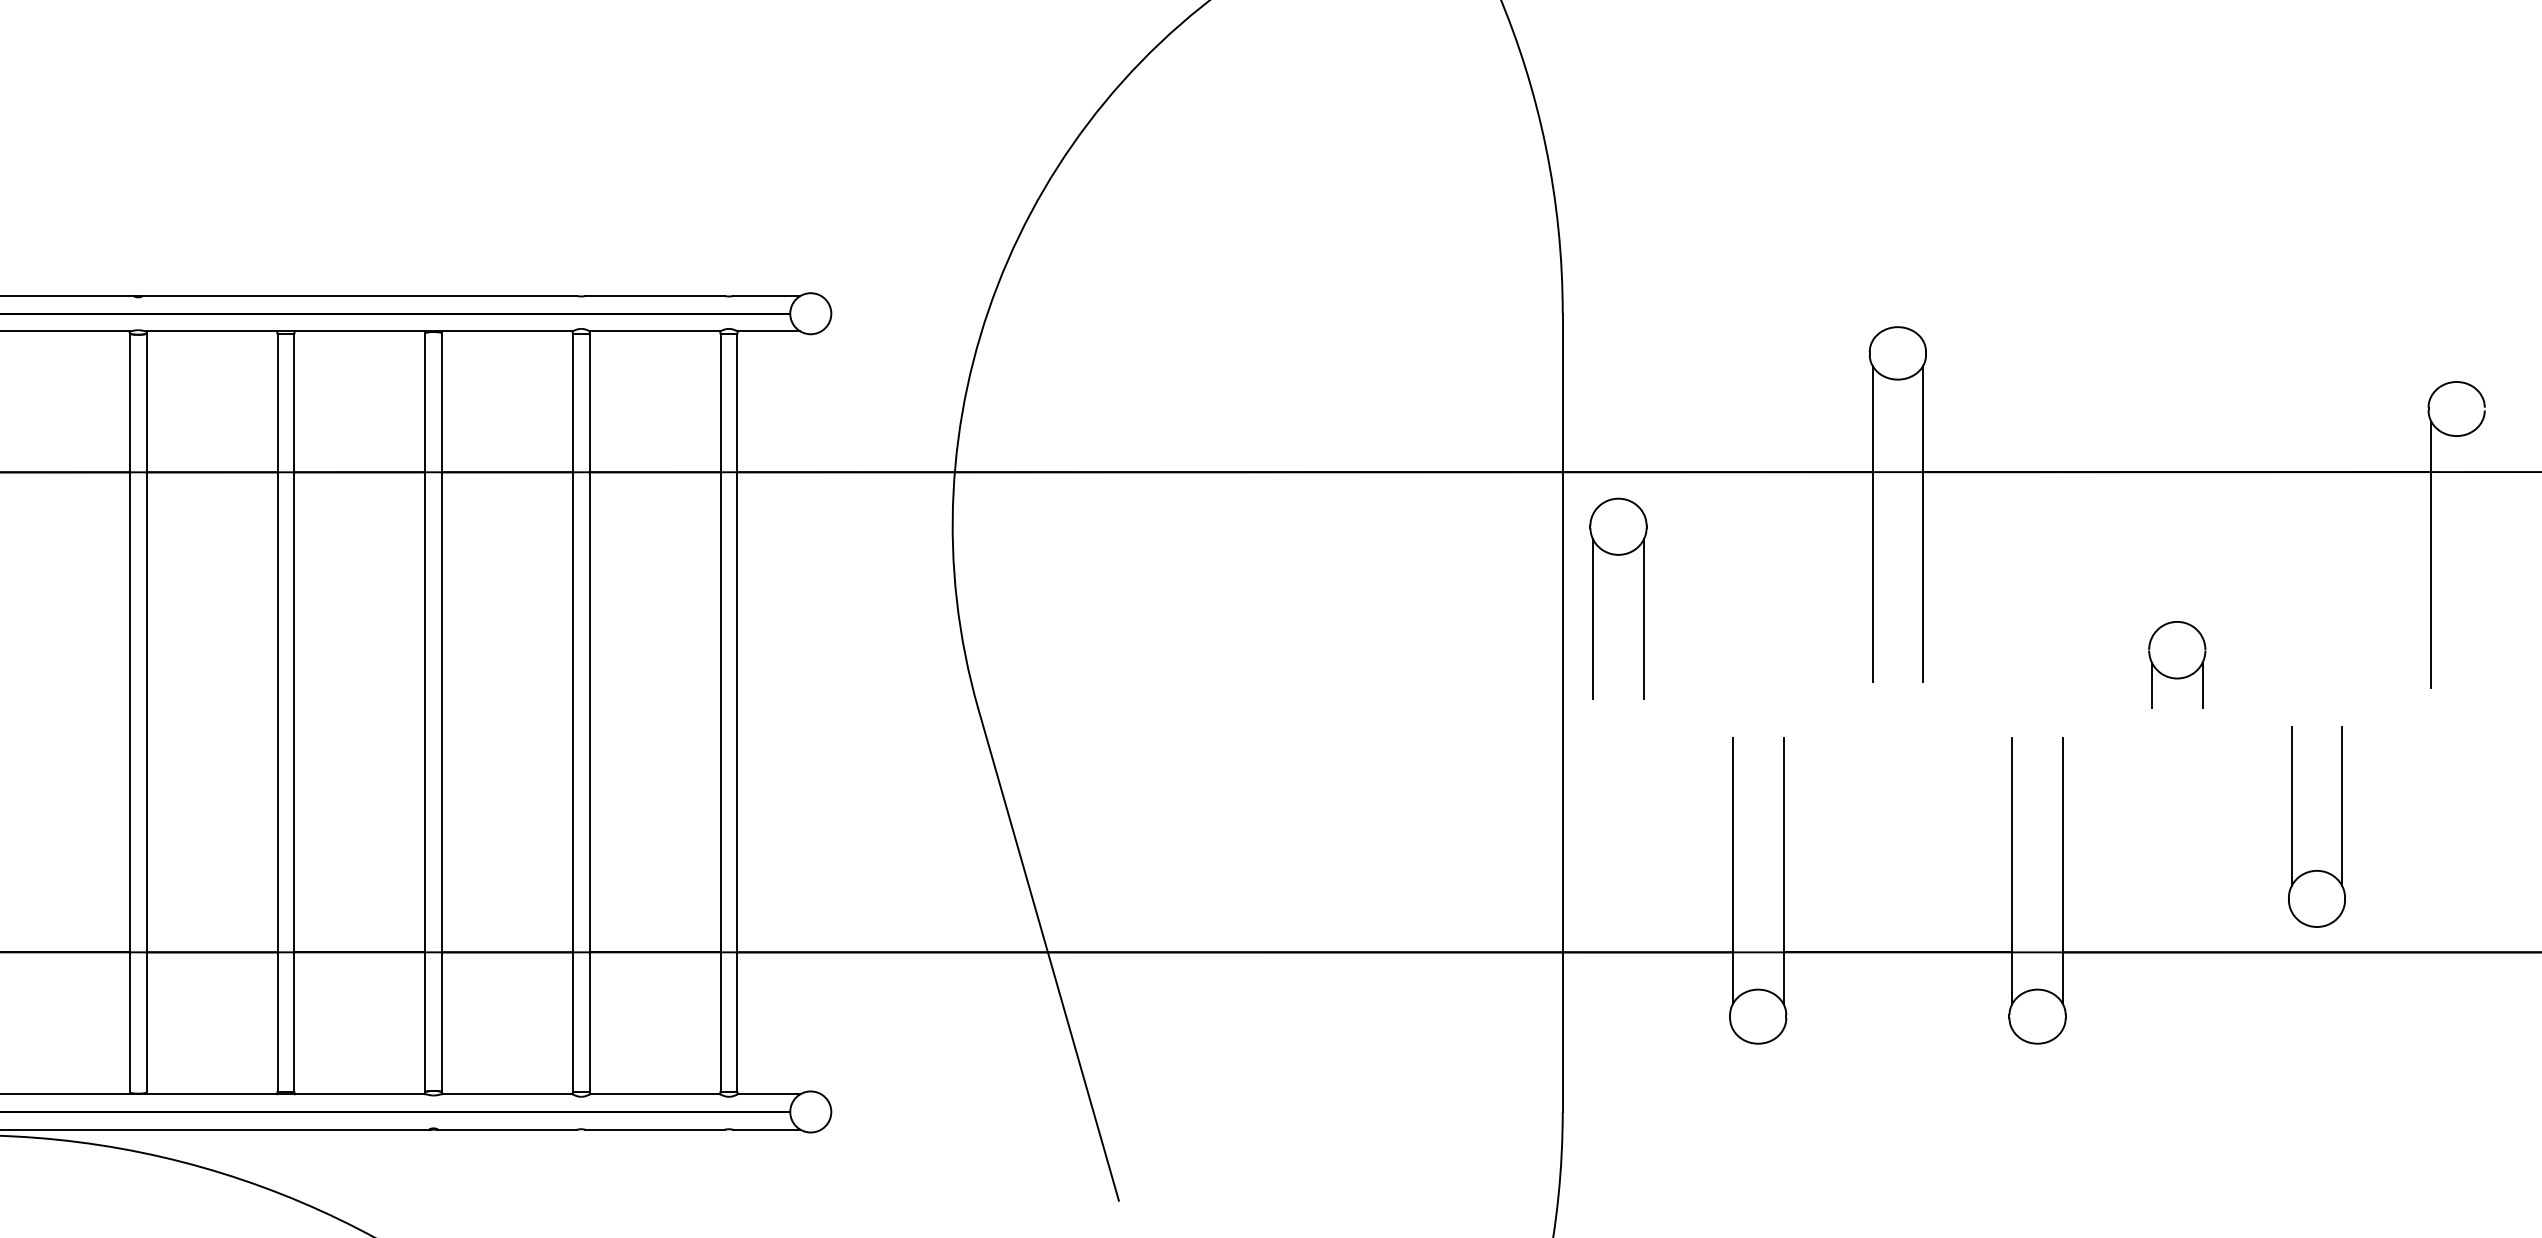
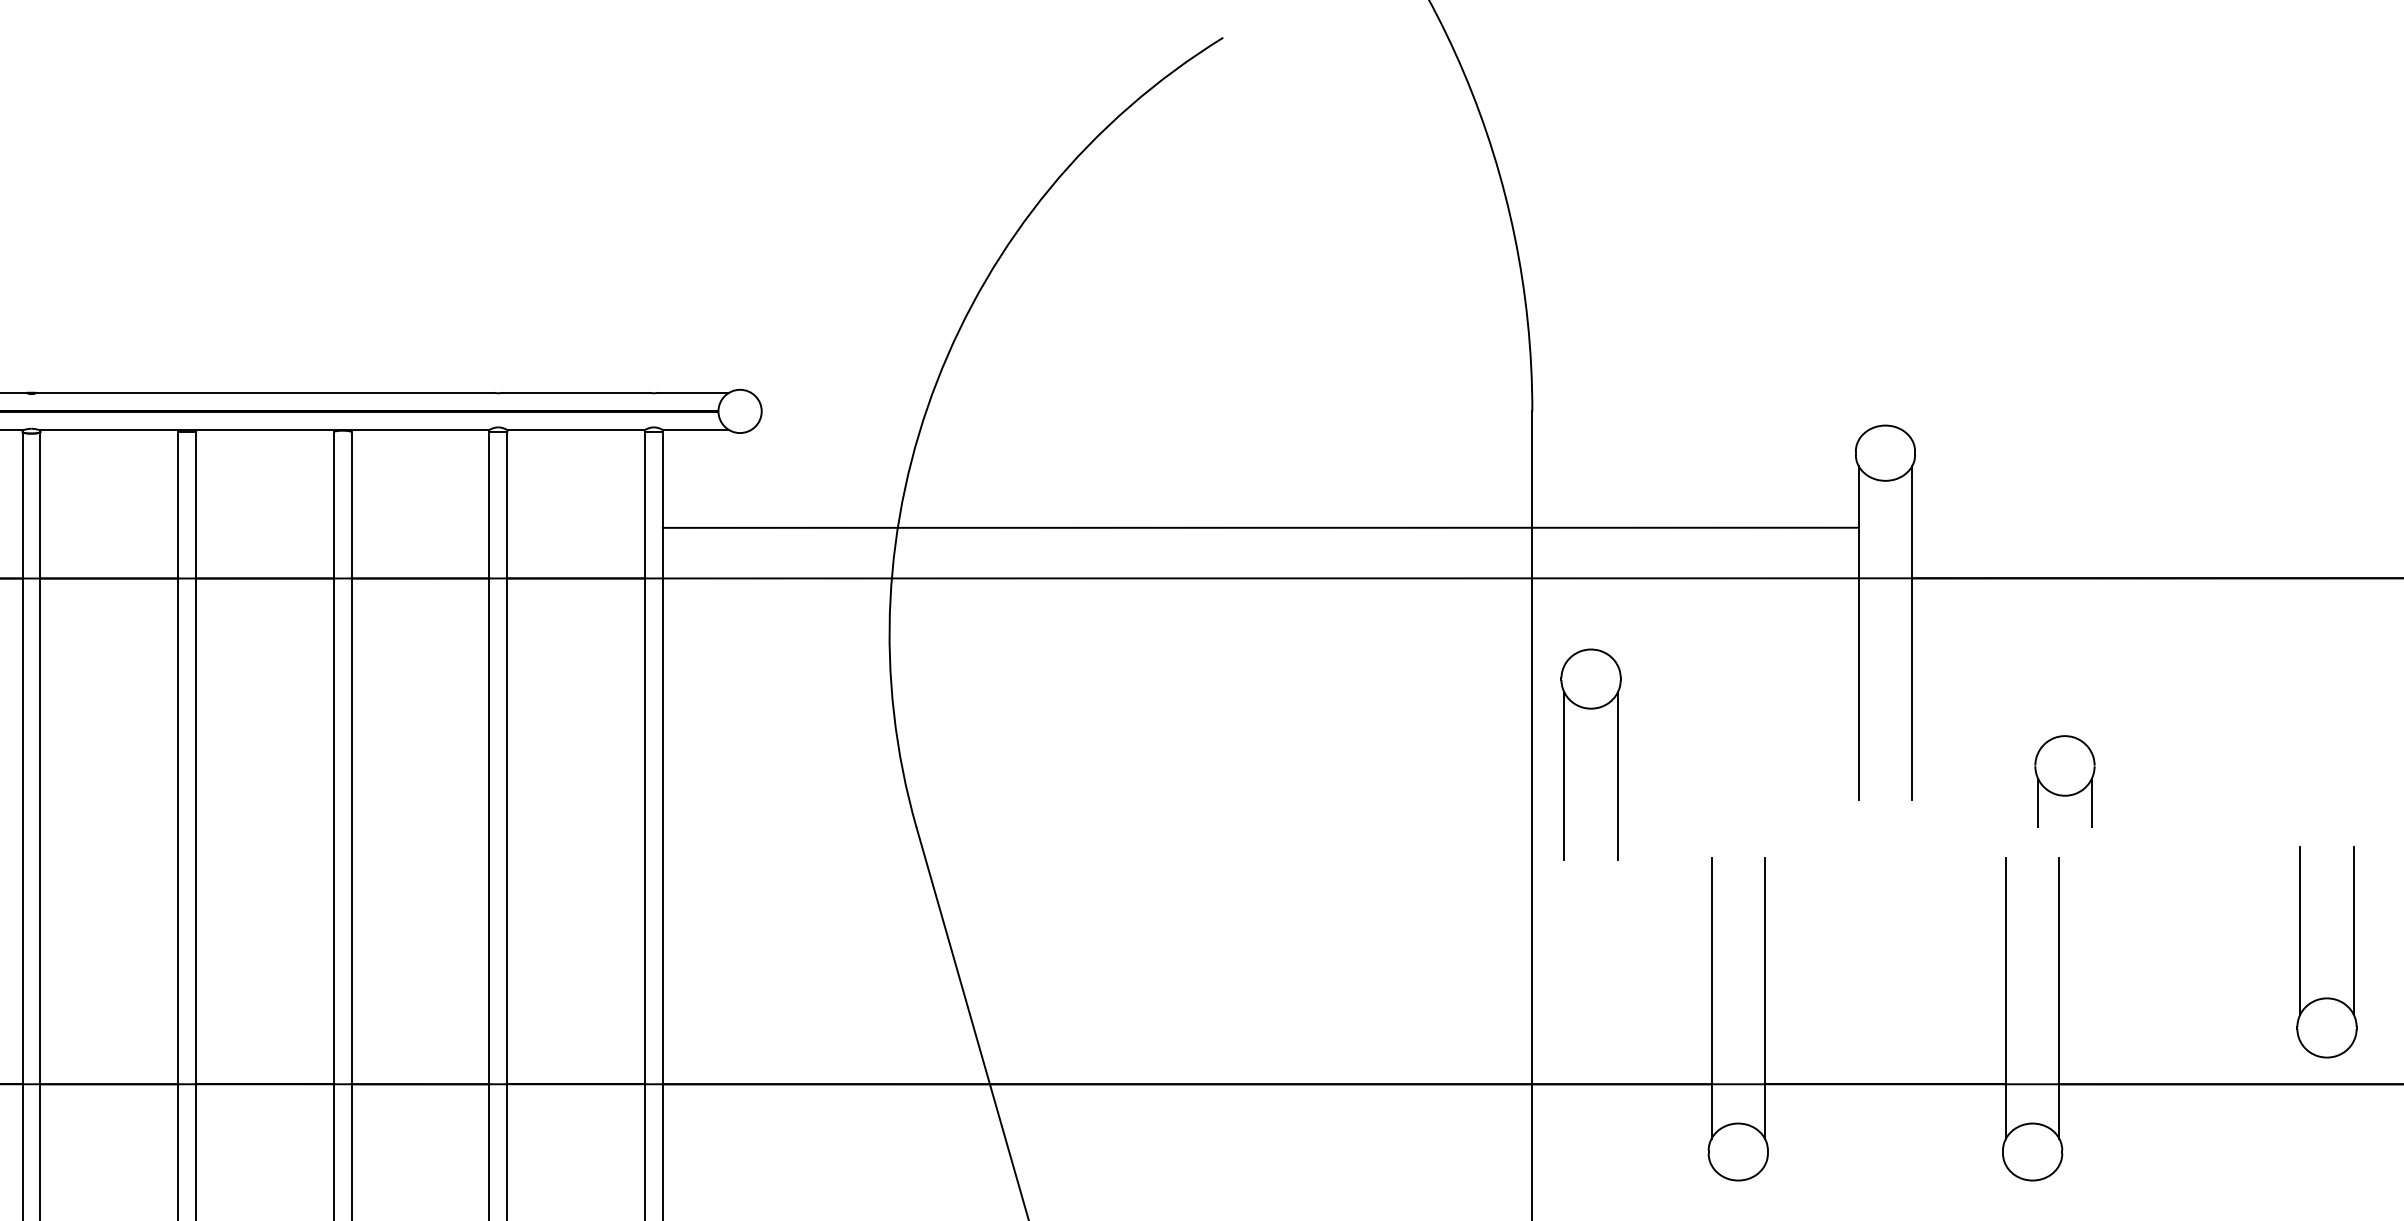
line: (1304, 472) -> (1260, 528), moved
part: (1593, 598) -> (1564, 754), moved
part: (2177, 664) -> (2065, 780), moved

